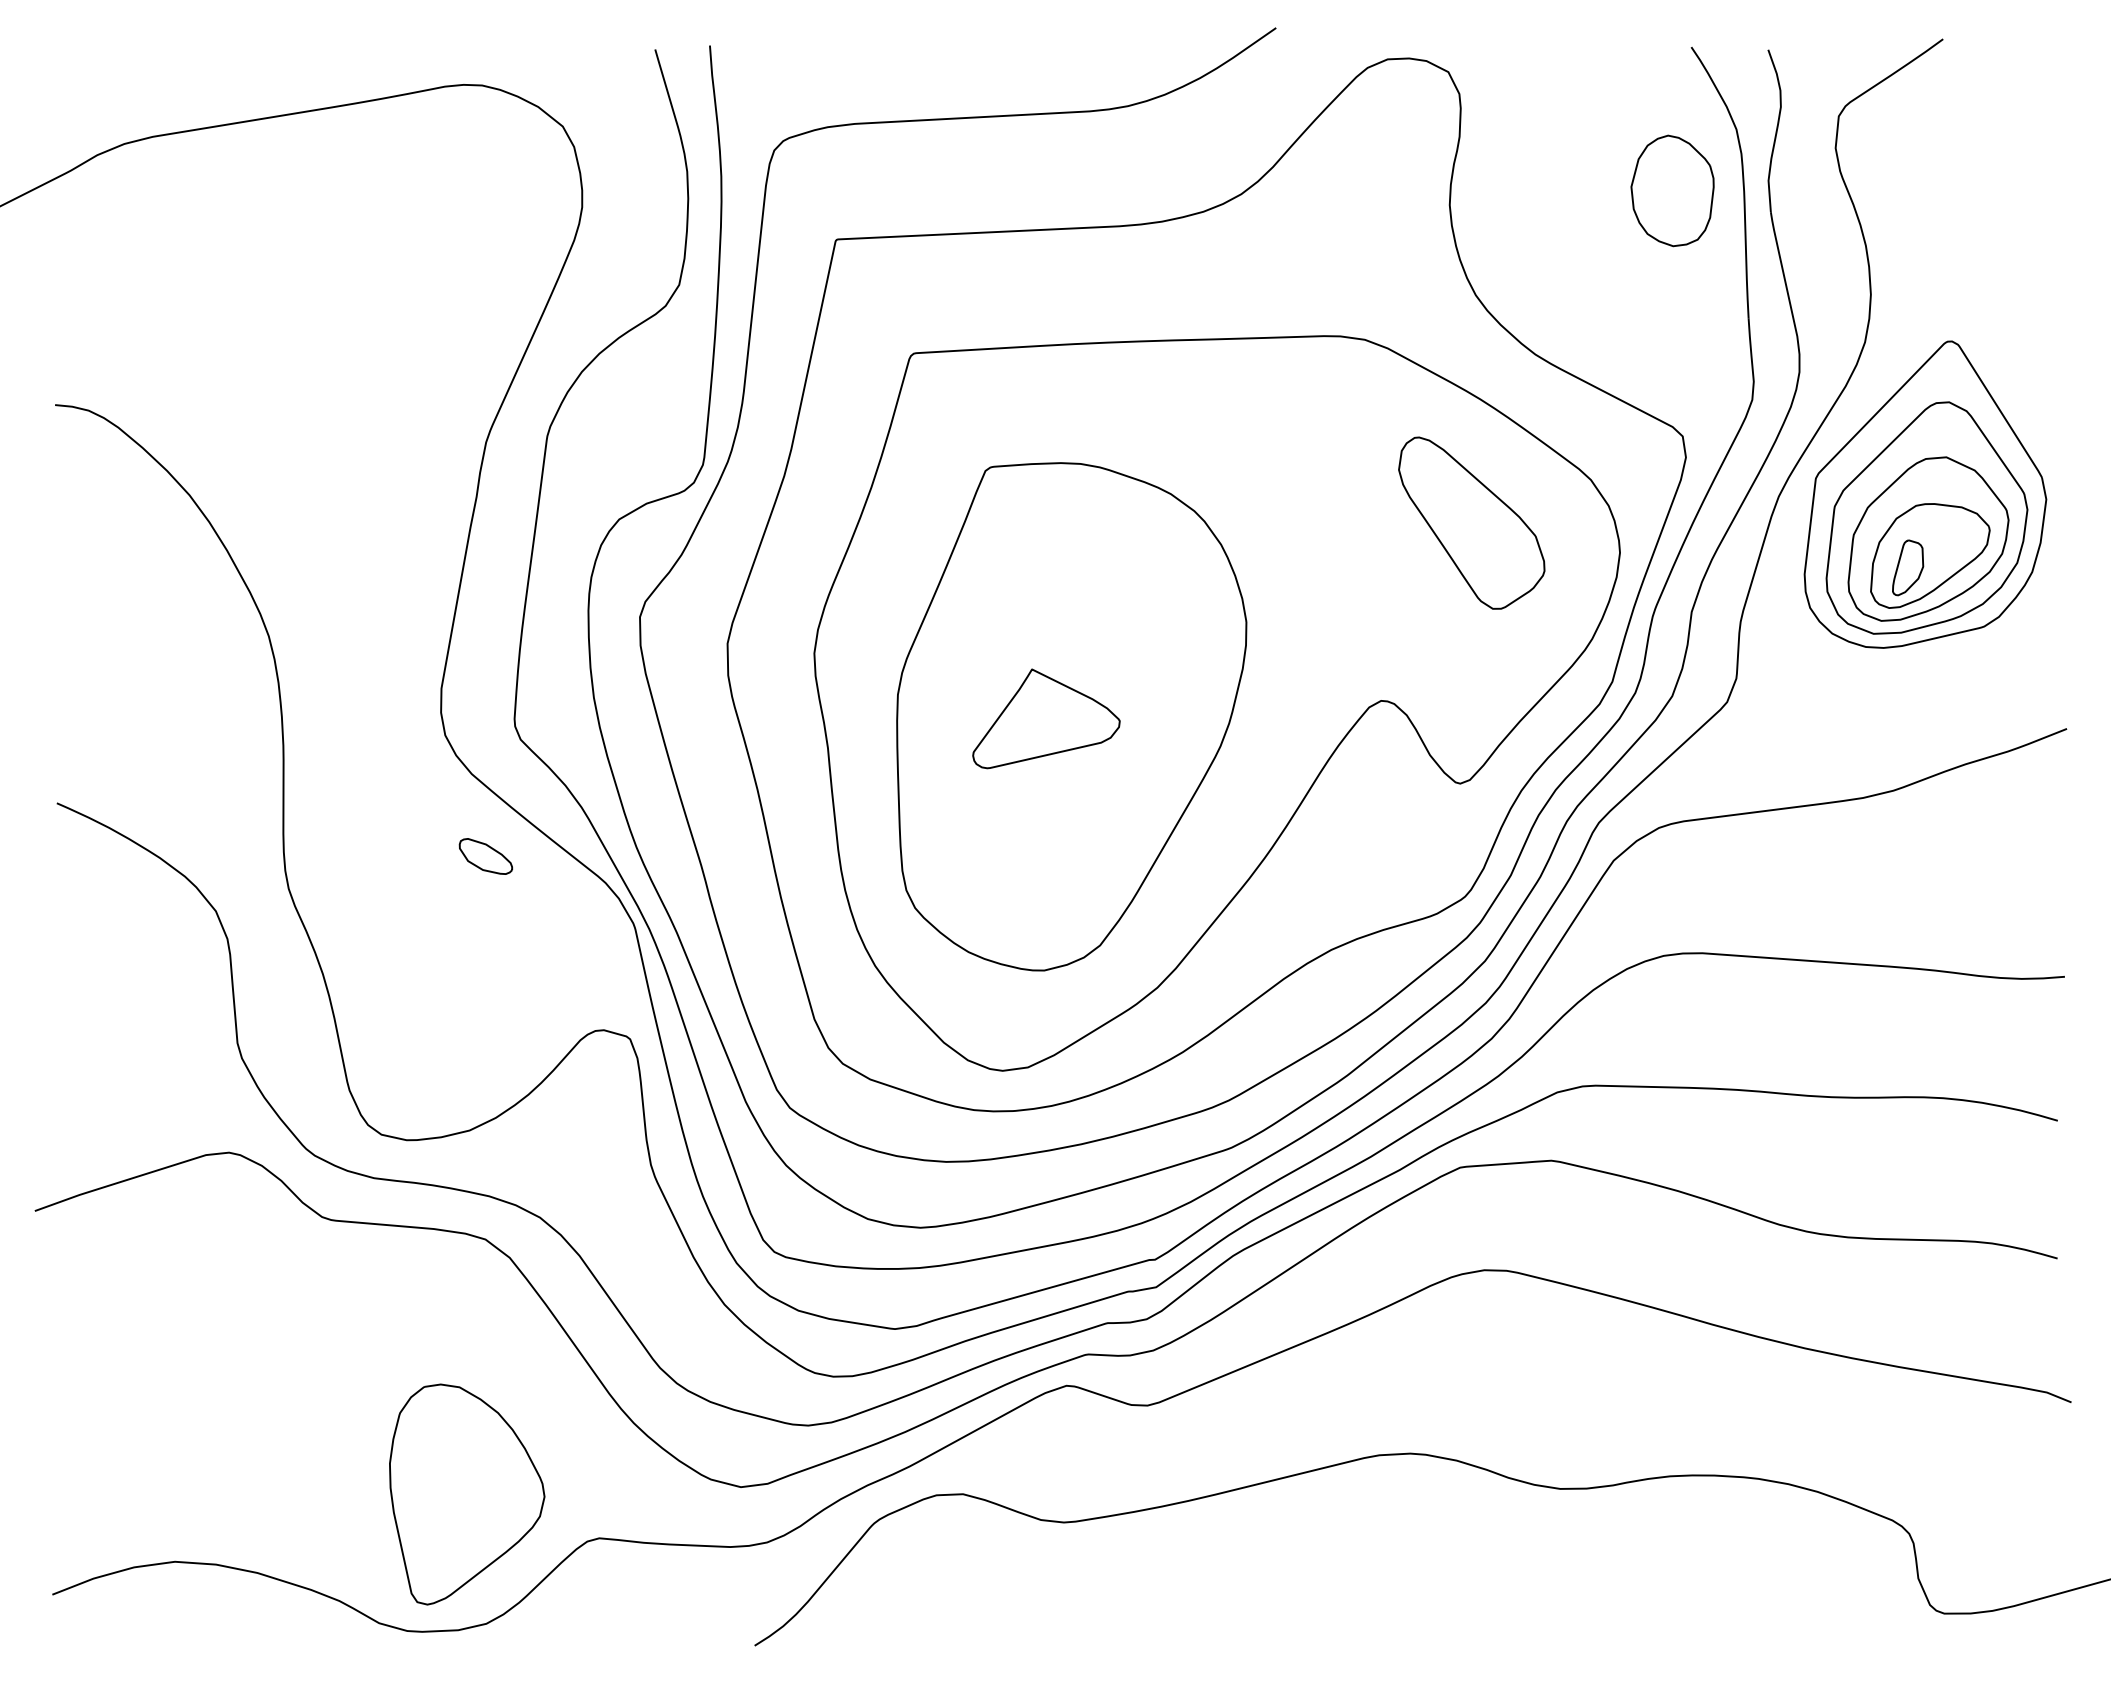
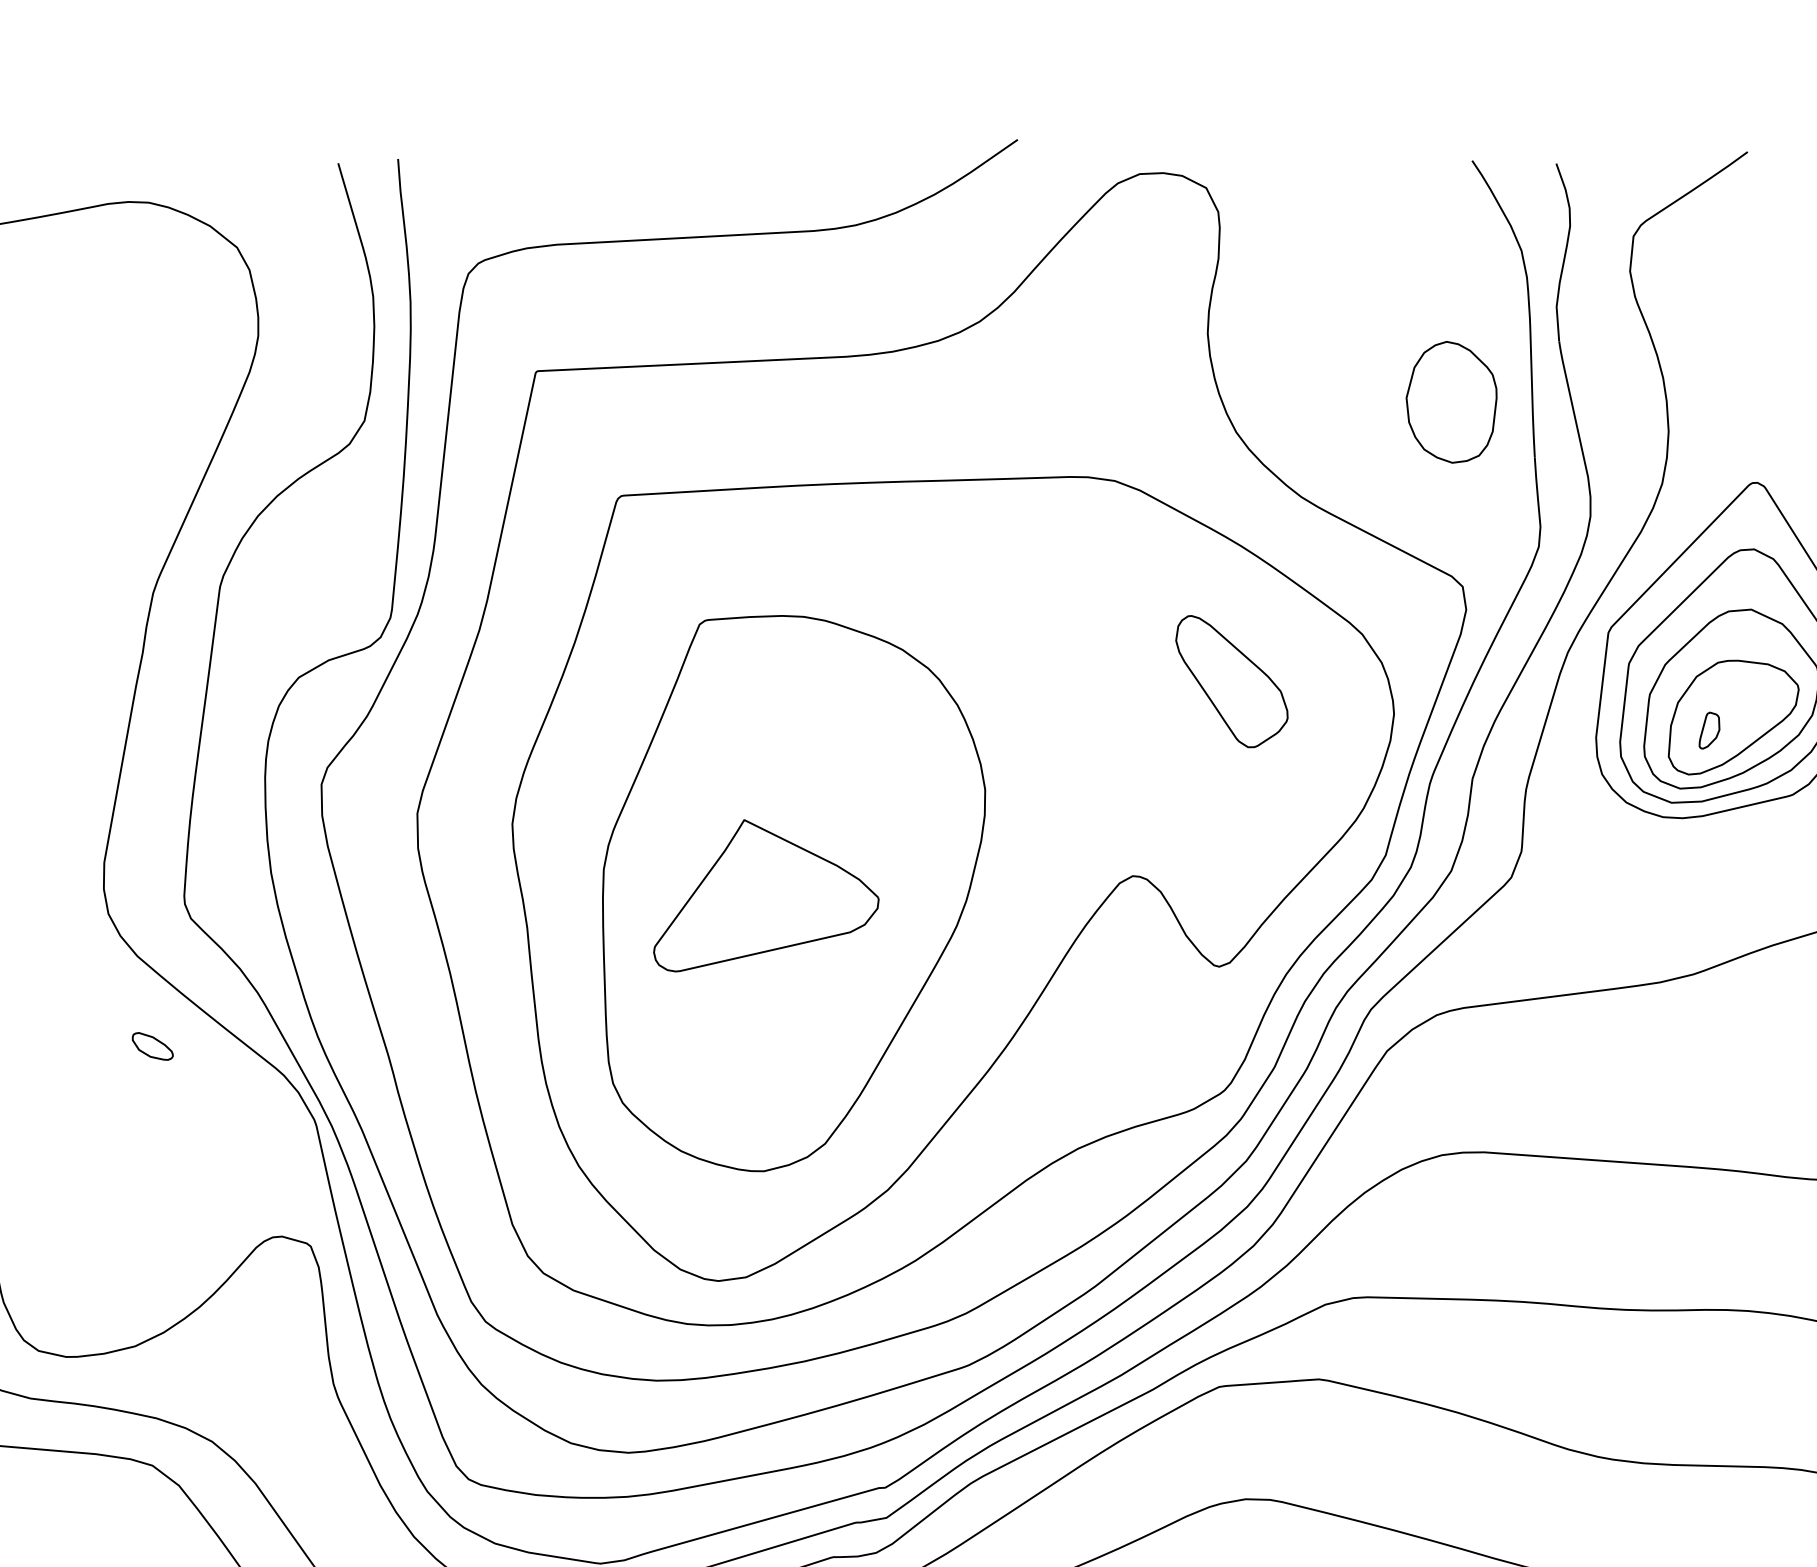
part: (1672, 190) -> (1451, 401), moved
part: (1471, 522) -> (1231, 680), size x0.7
part: (1908, 567) -> (1709, 730), size x0.6
part: (1046, 718) -> (766, 895), size x1.4
part: (485, 856) -> (152, 1046), size x0.7

